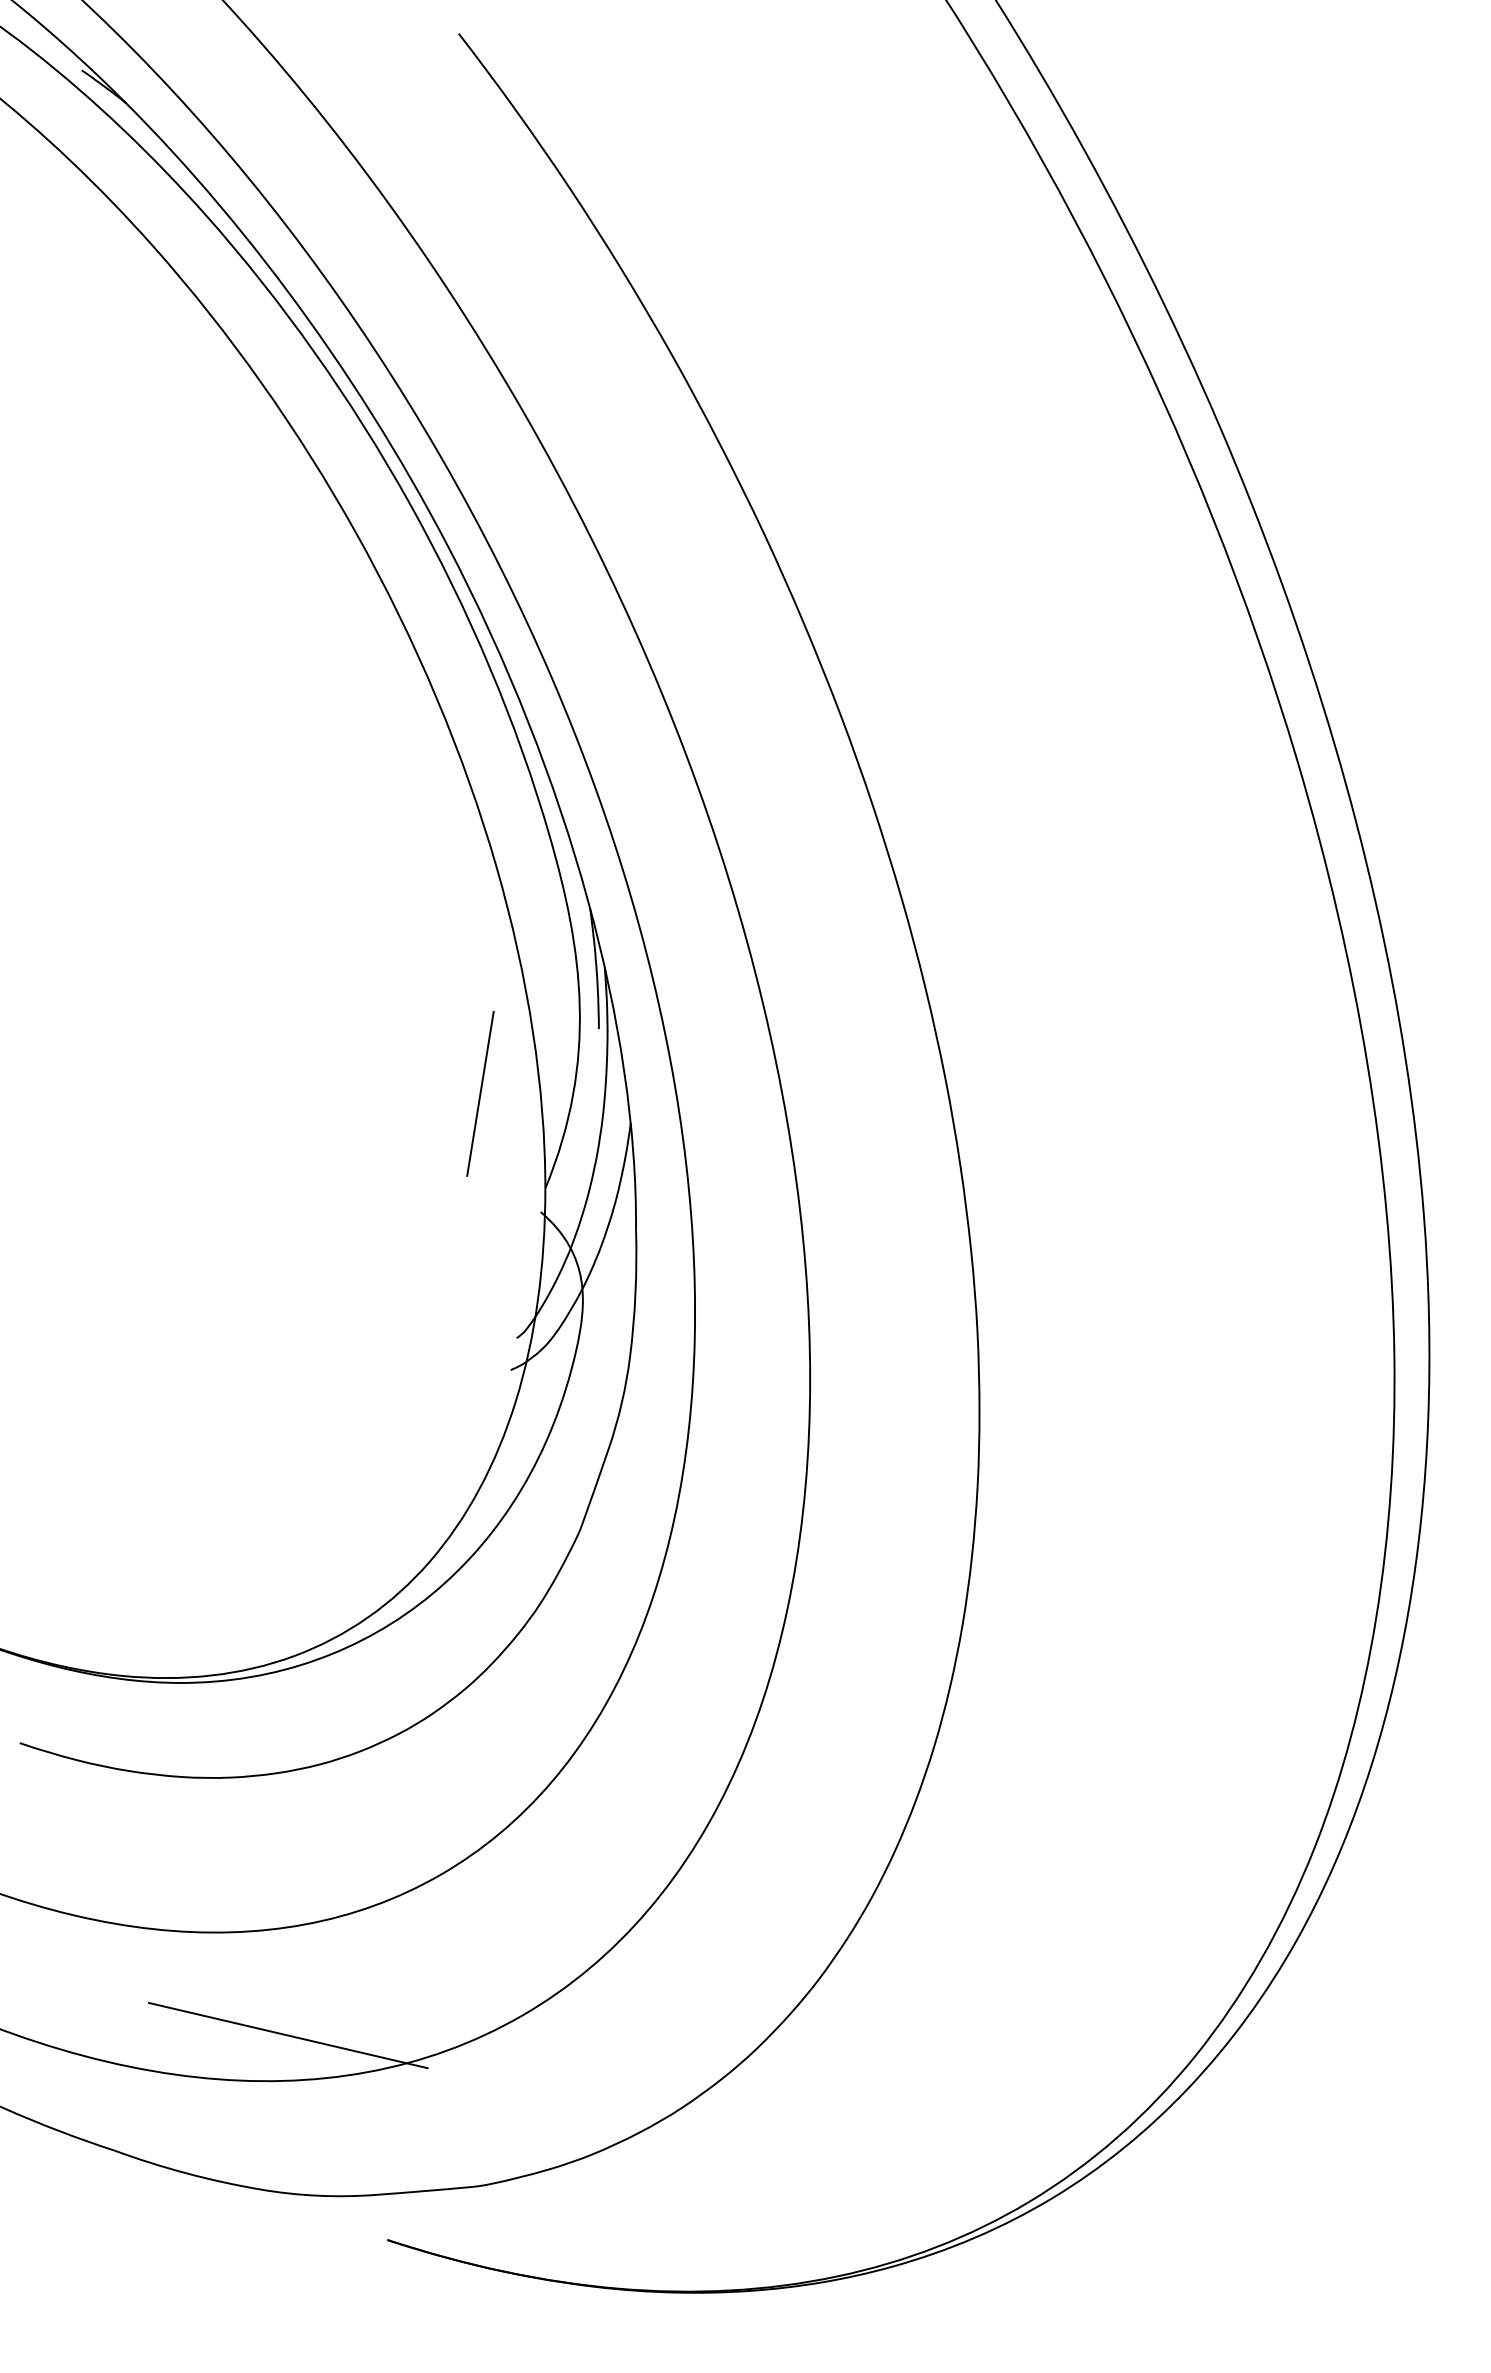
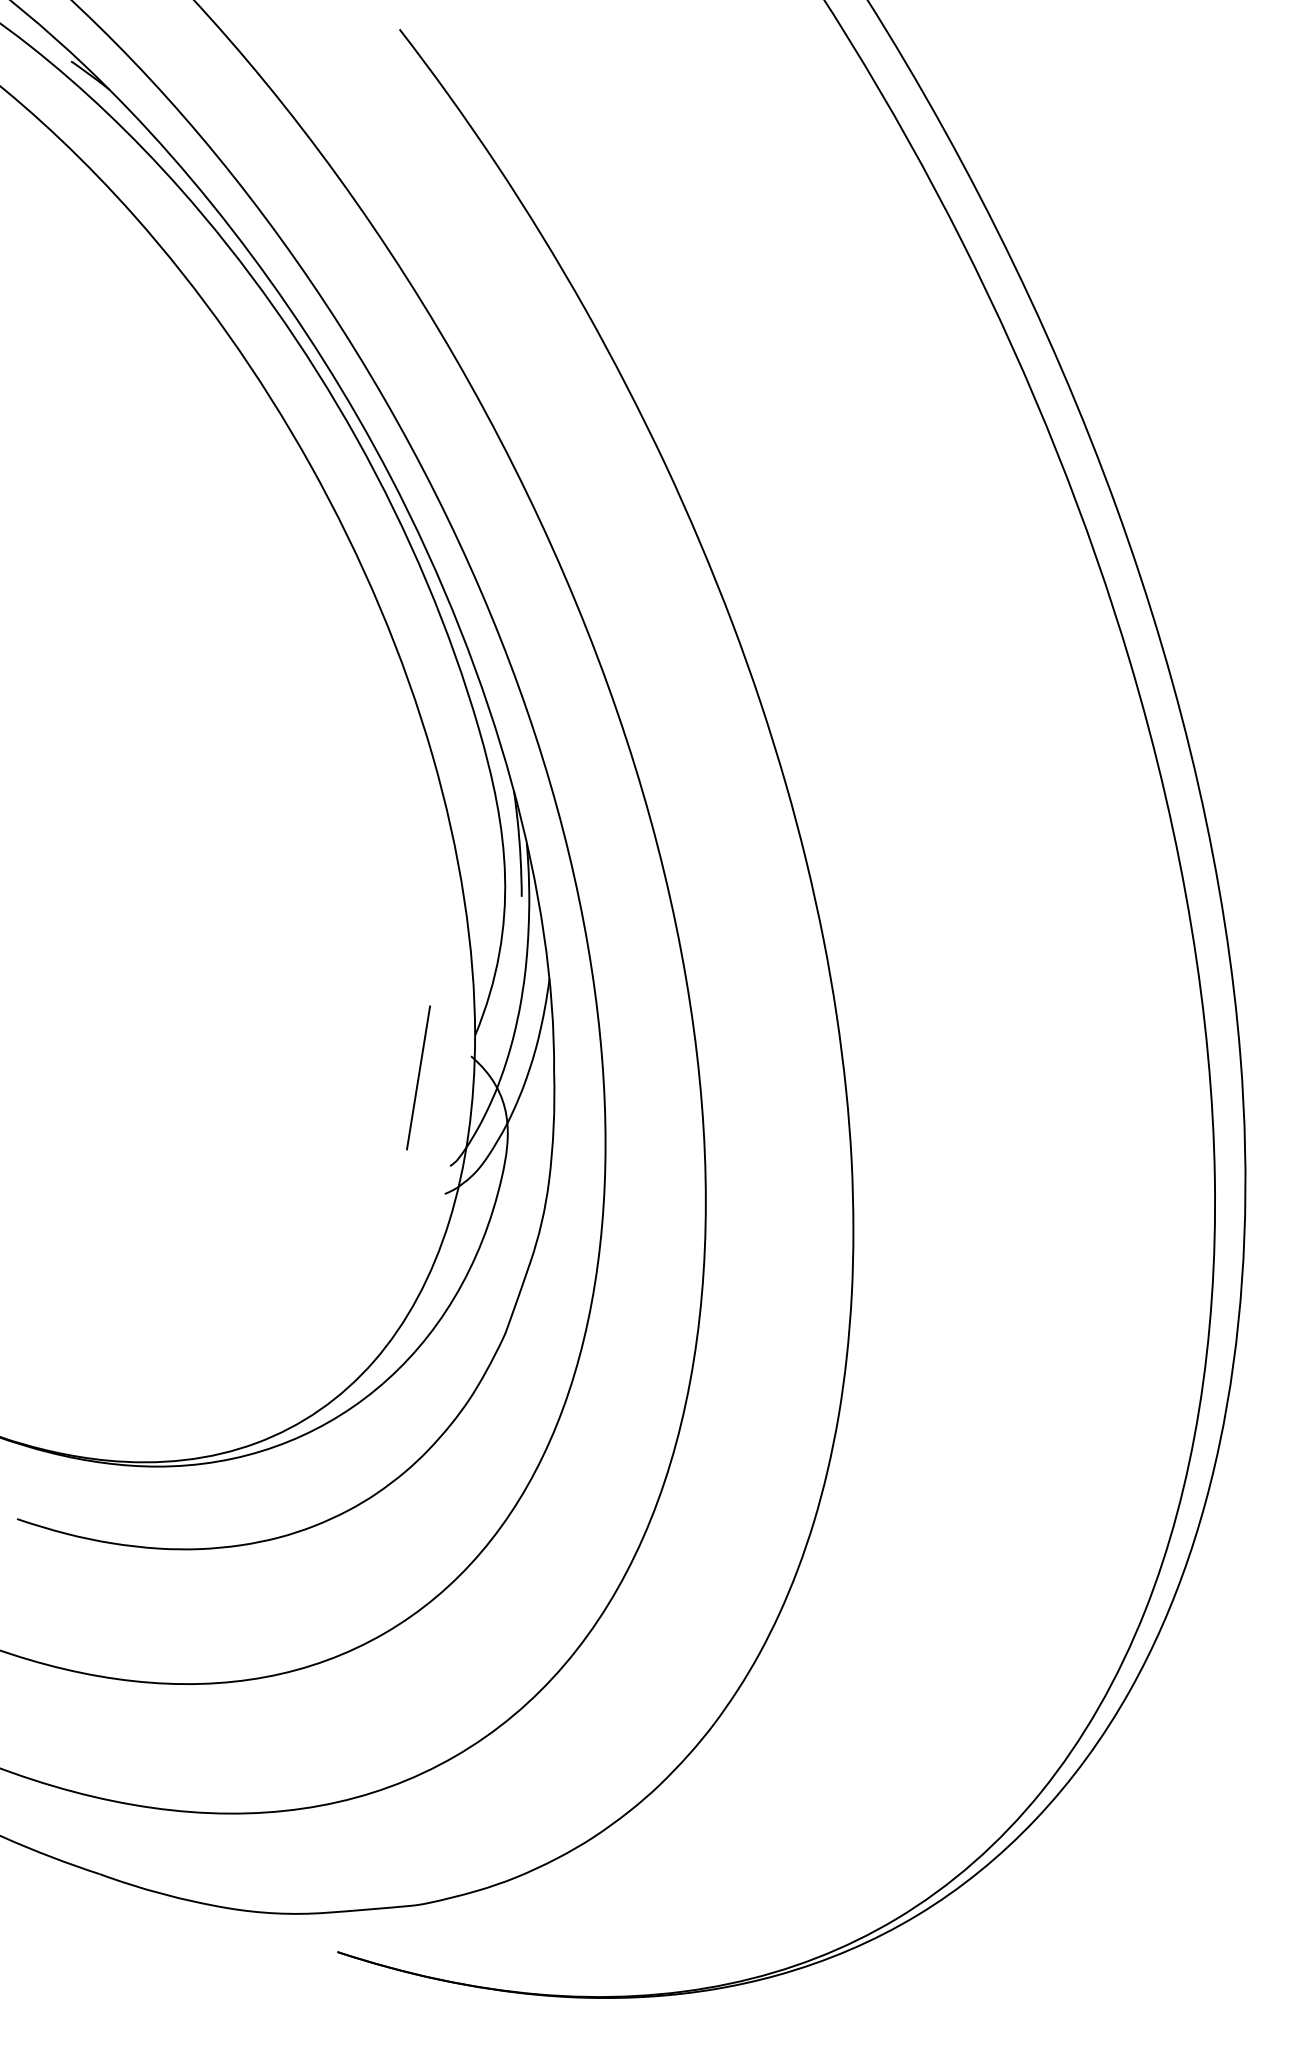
line: (480, 1093) -> (418, 1077), moved
line: (287, 2035) -> (250, 1773), removed

